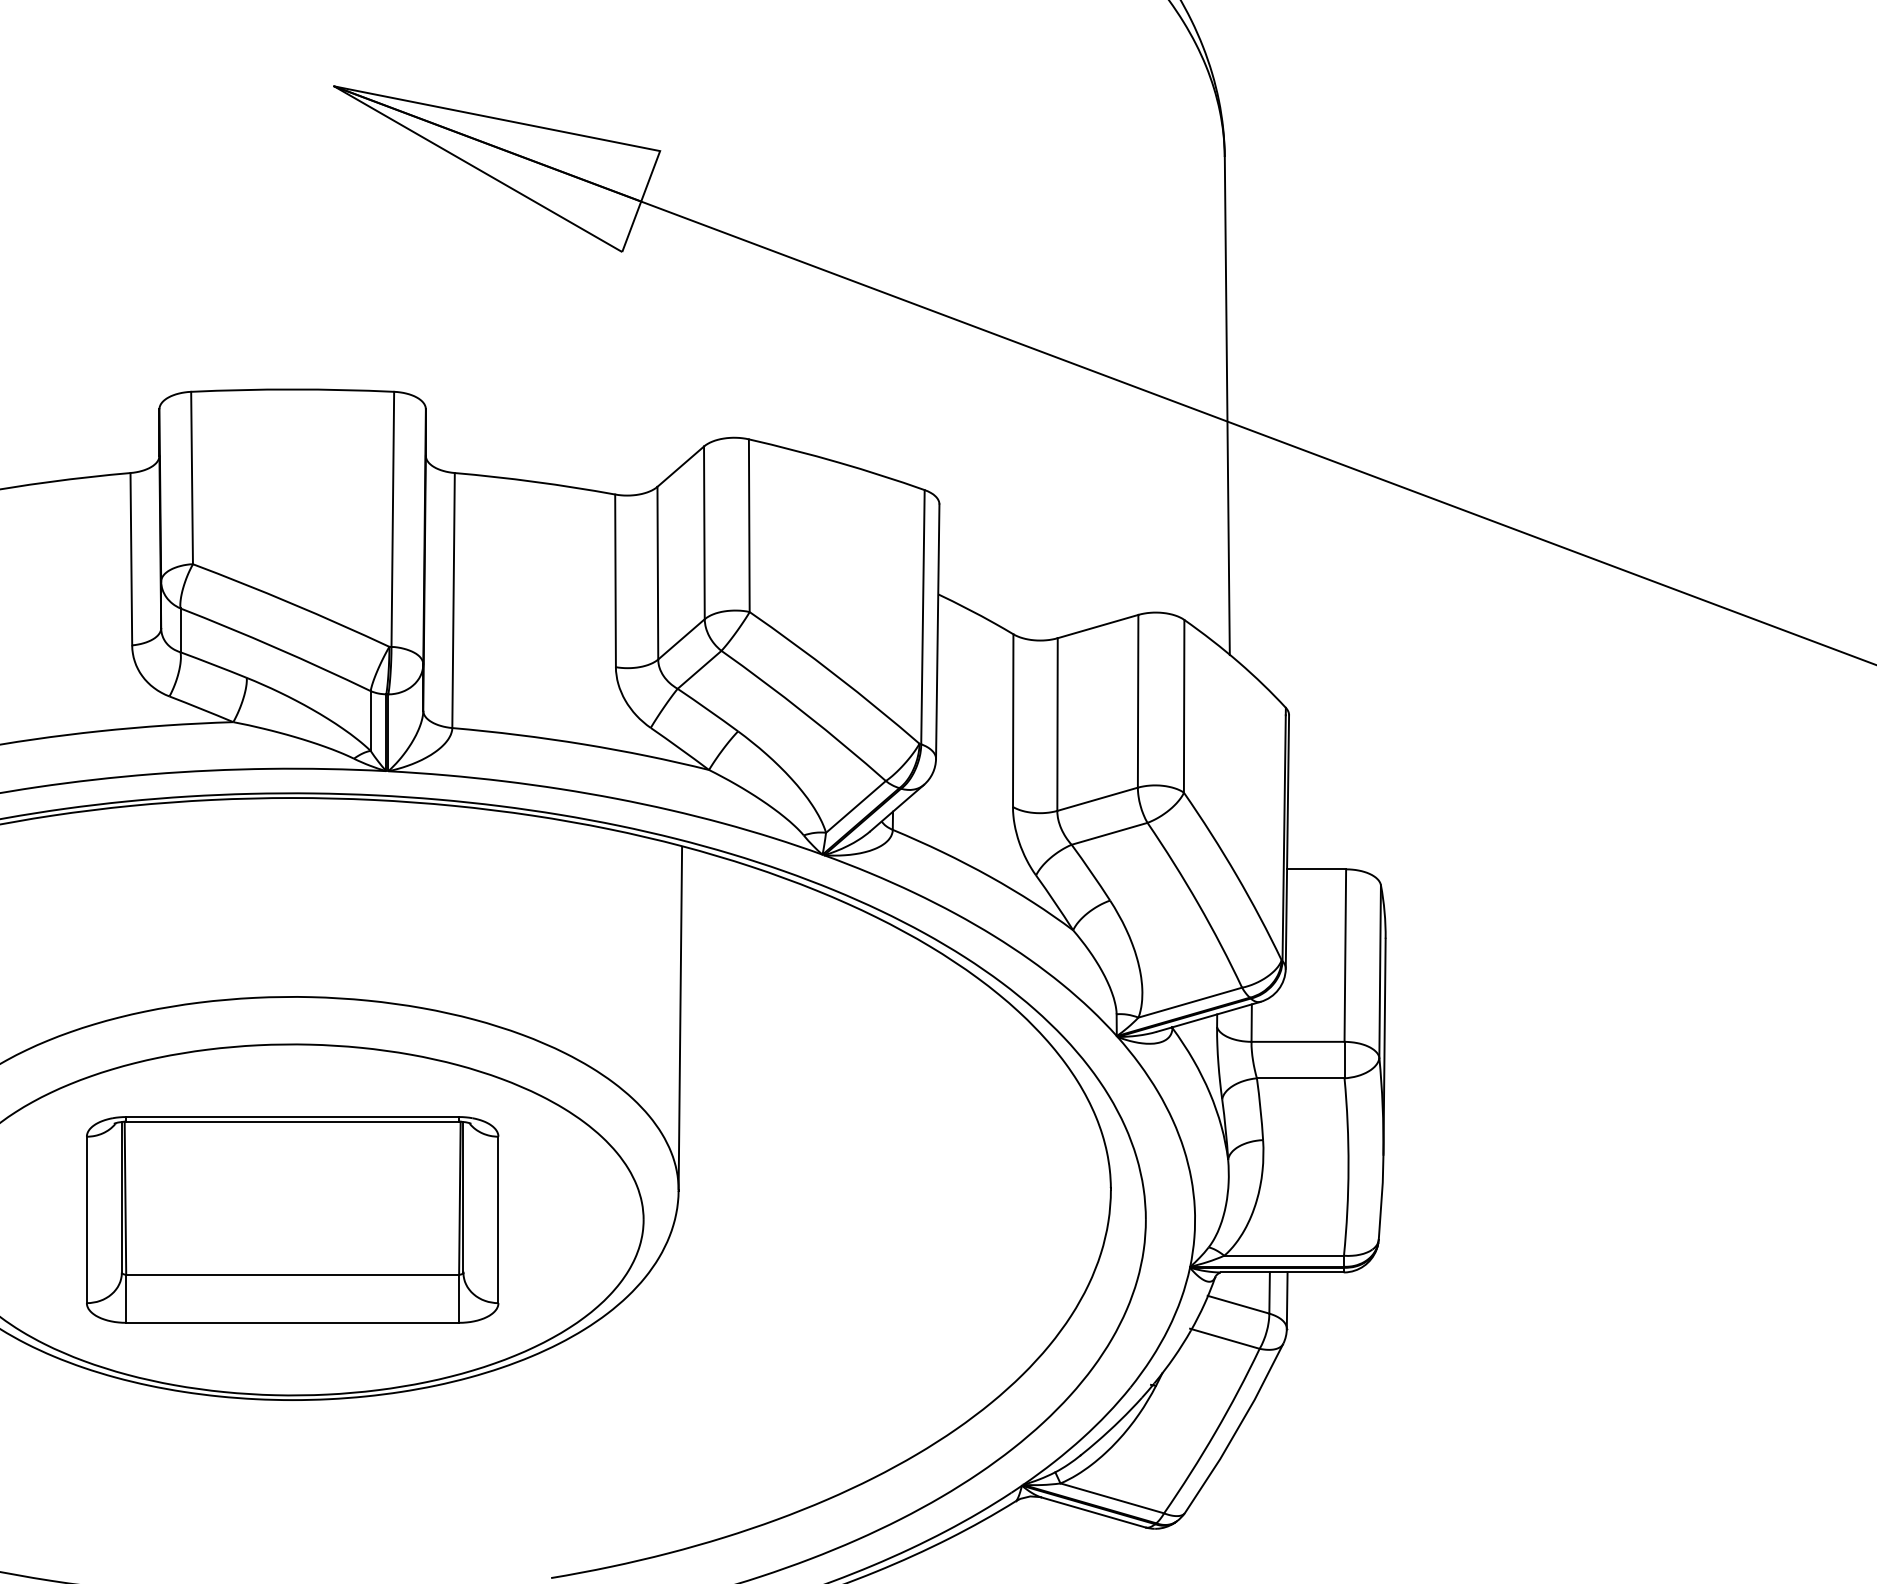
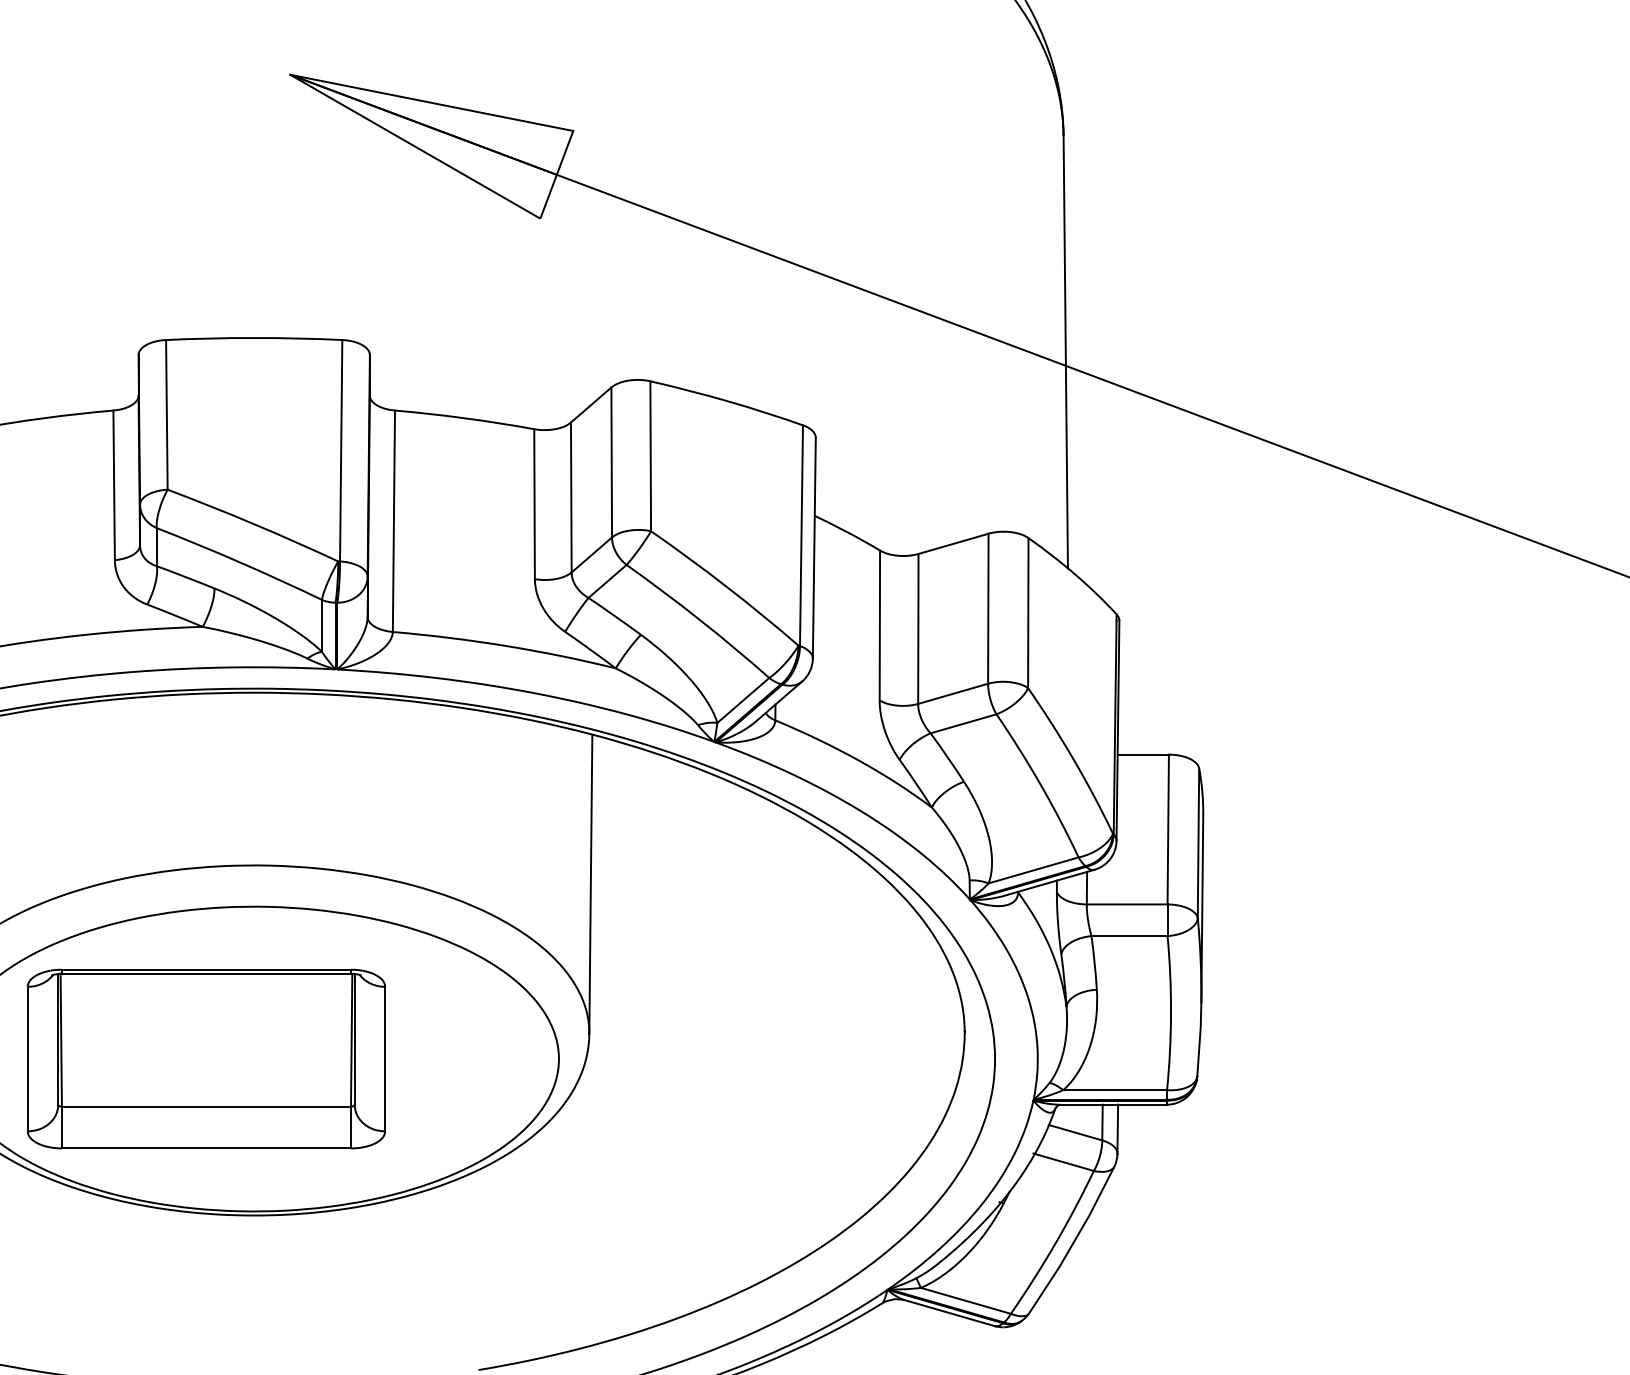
part: (292, 1219) -> (206, 1058), moved

